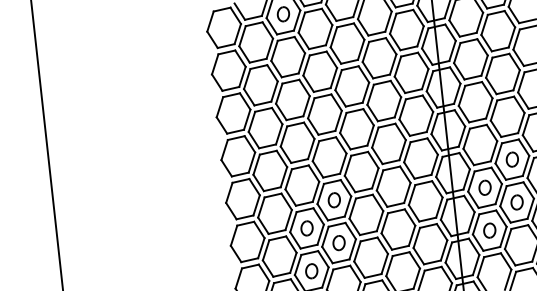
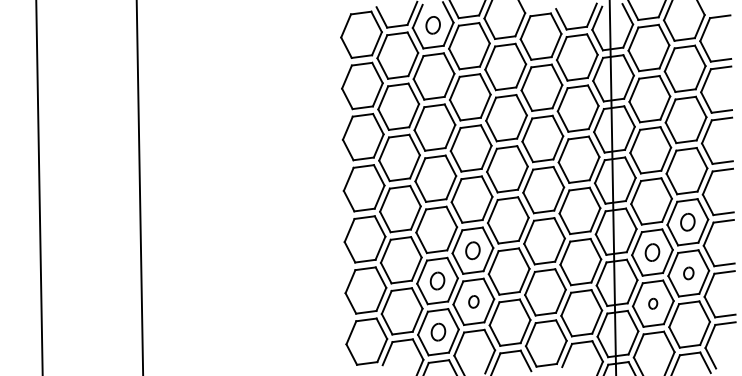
part: (516, 202) -> (688, 273), size x0.7
part: (489, 230) -> (652, 303), size x0.6
part: (338, 242) -> (473, 301), size x0.7

